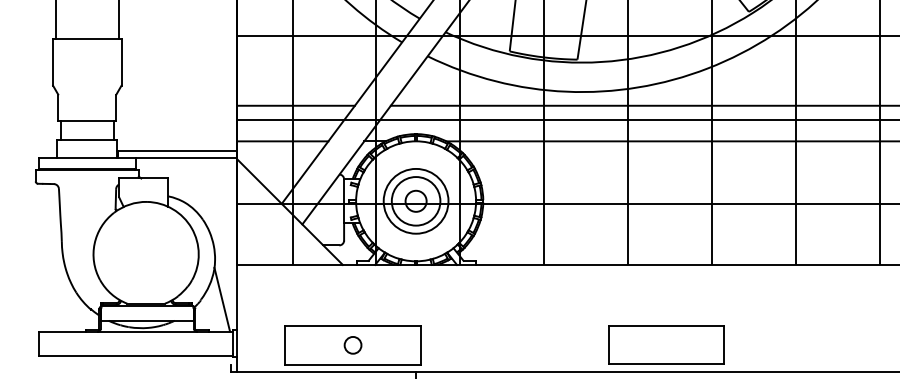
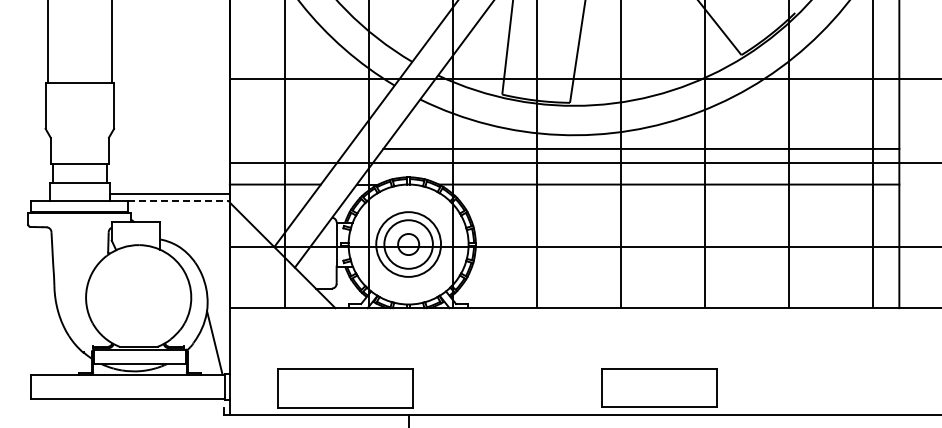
line: (295, 105) -> (288, 148), removed
line: (186, 158) -> (179, 201), solid -> dashed
circle: (352, 345) -> (345, 388), removed

